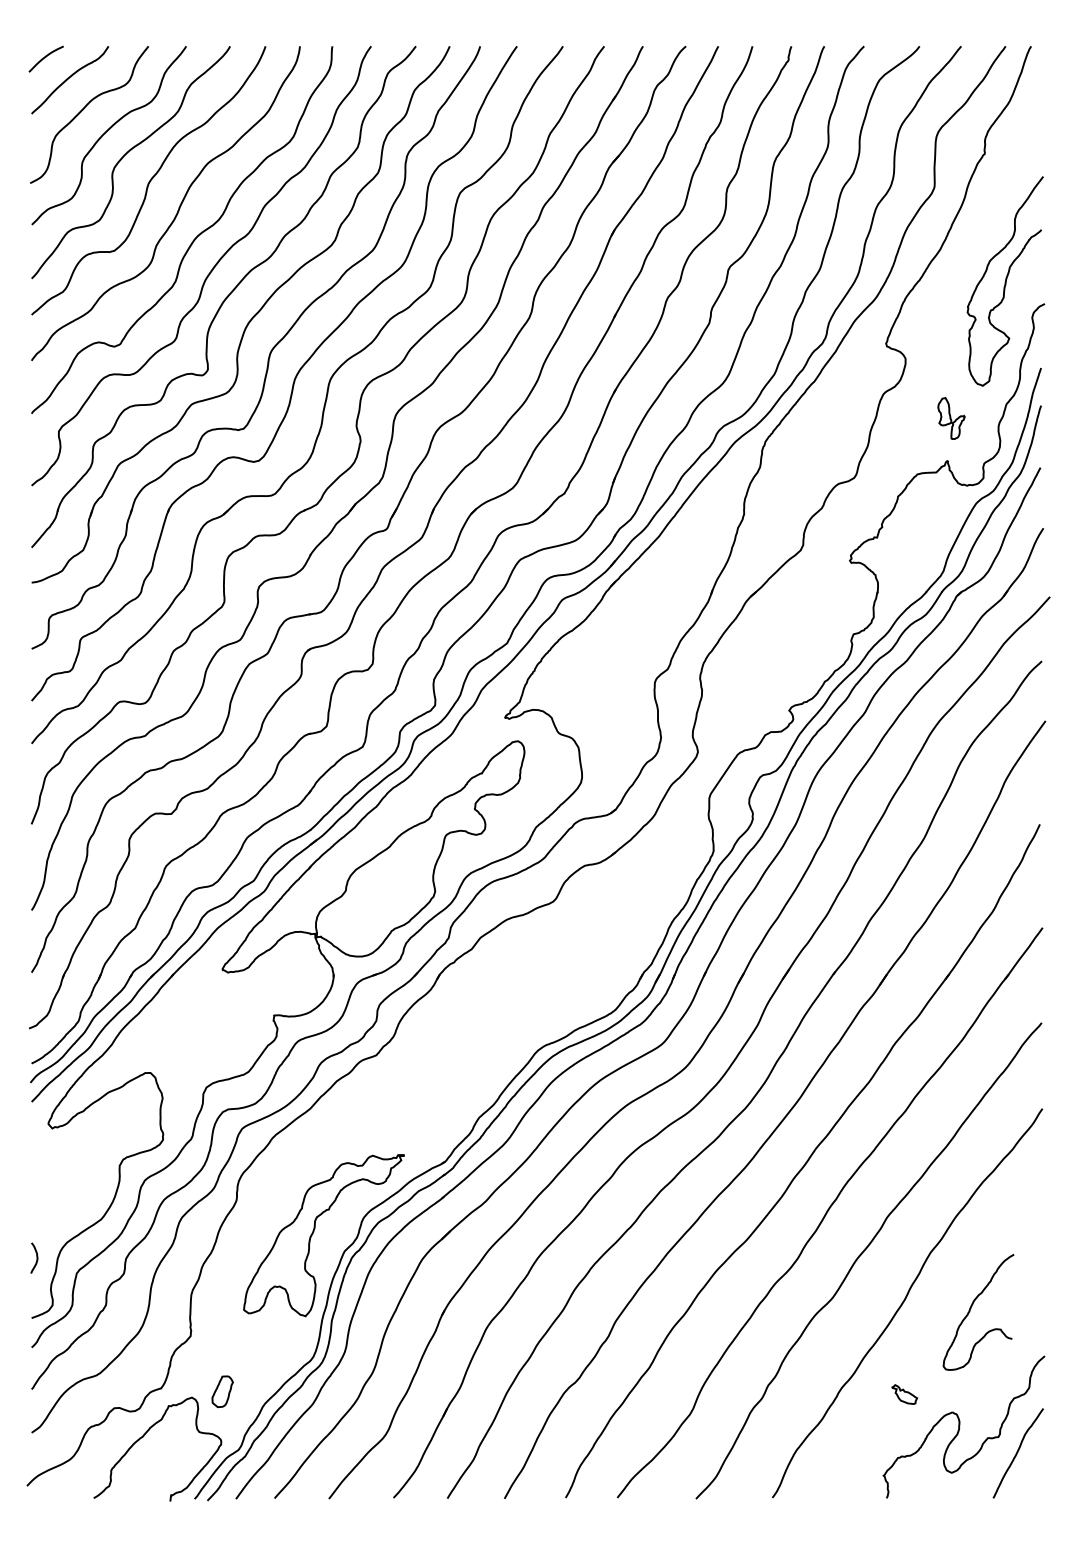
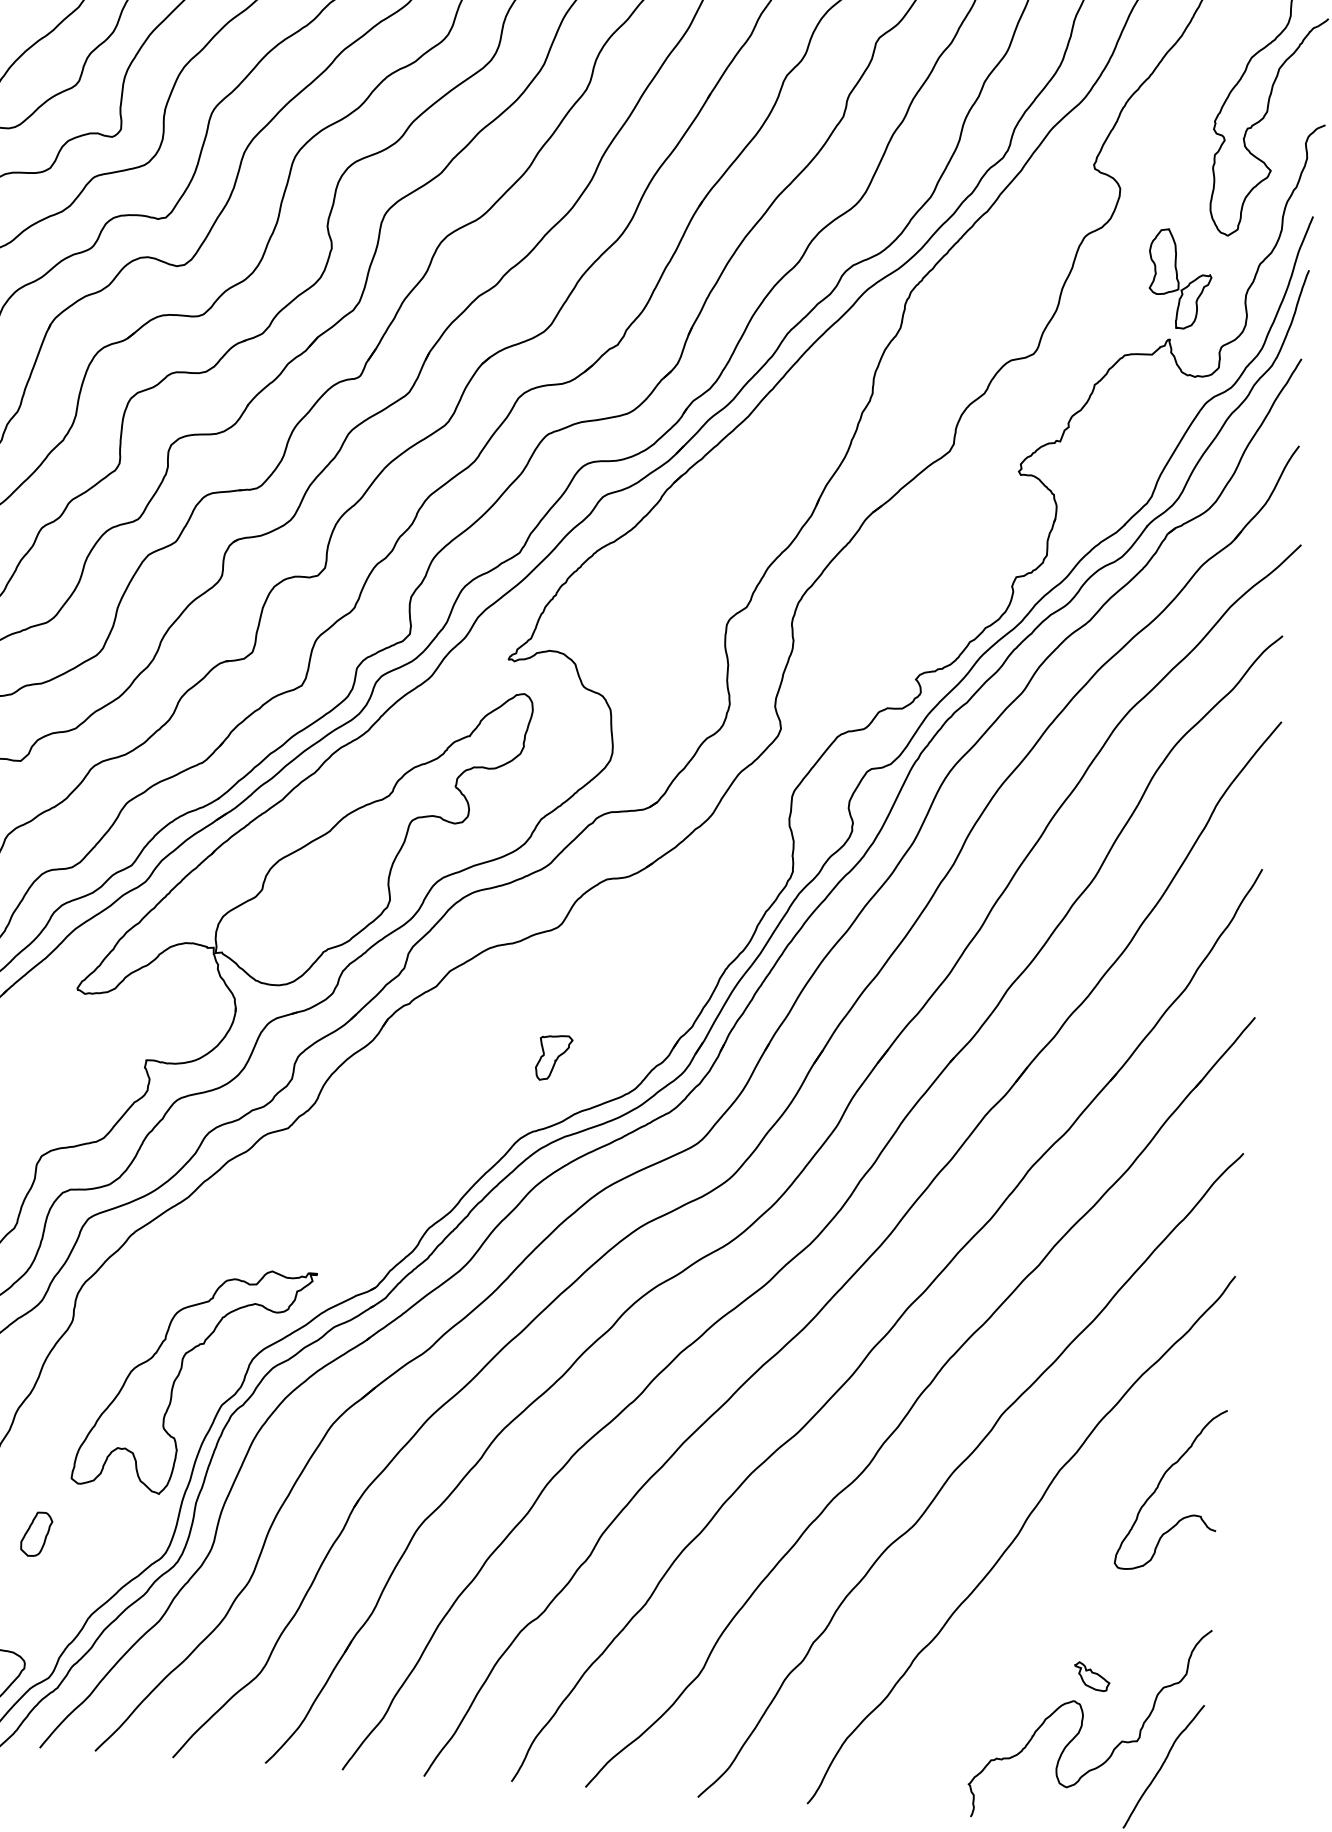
part: (951, 418) -> (1179, 279), size x1.67
part: (557, 992) -> (554, 1057), added
curve: (971, 1308) -> (1160, 1483), moved
part: (222, 1391) -> (36, 1533), moved
part: (904, 1394) -> (1091, 1676), moved

